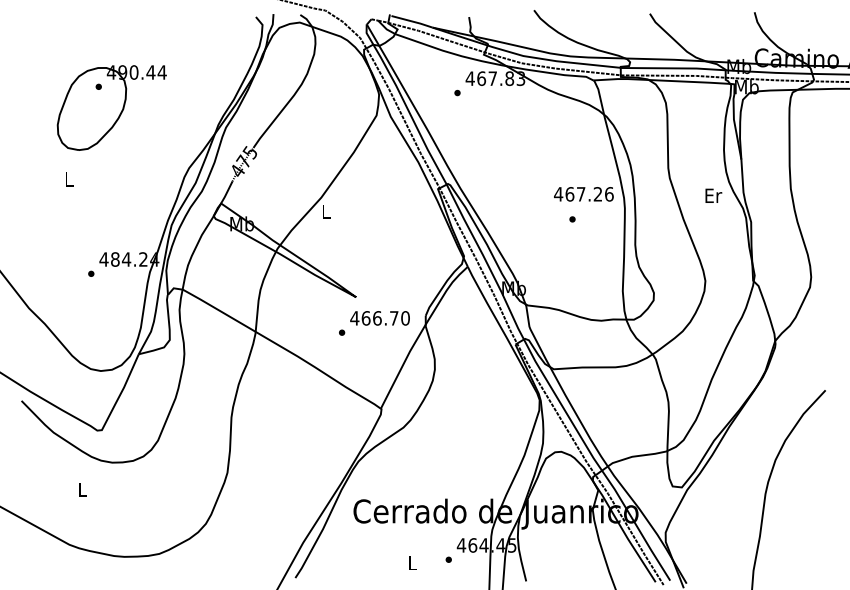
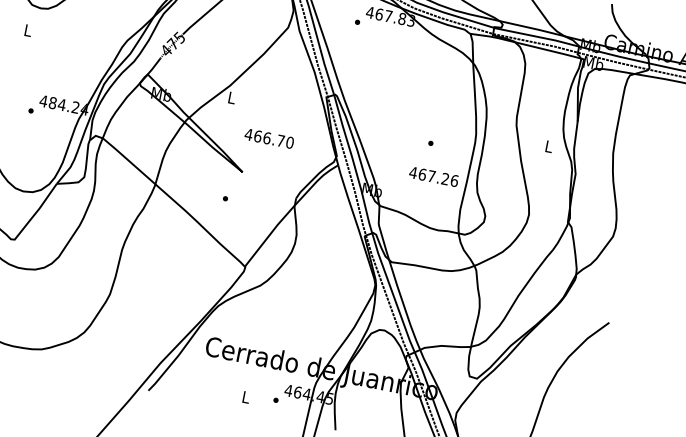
text: (583, 194) -> (433, 176), moved
text: (713, 195) -> (549, 146), Er -> L
text: (379, 318) -> (268, 138), moved

